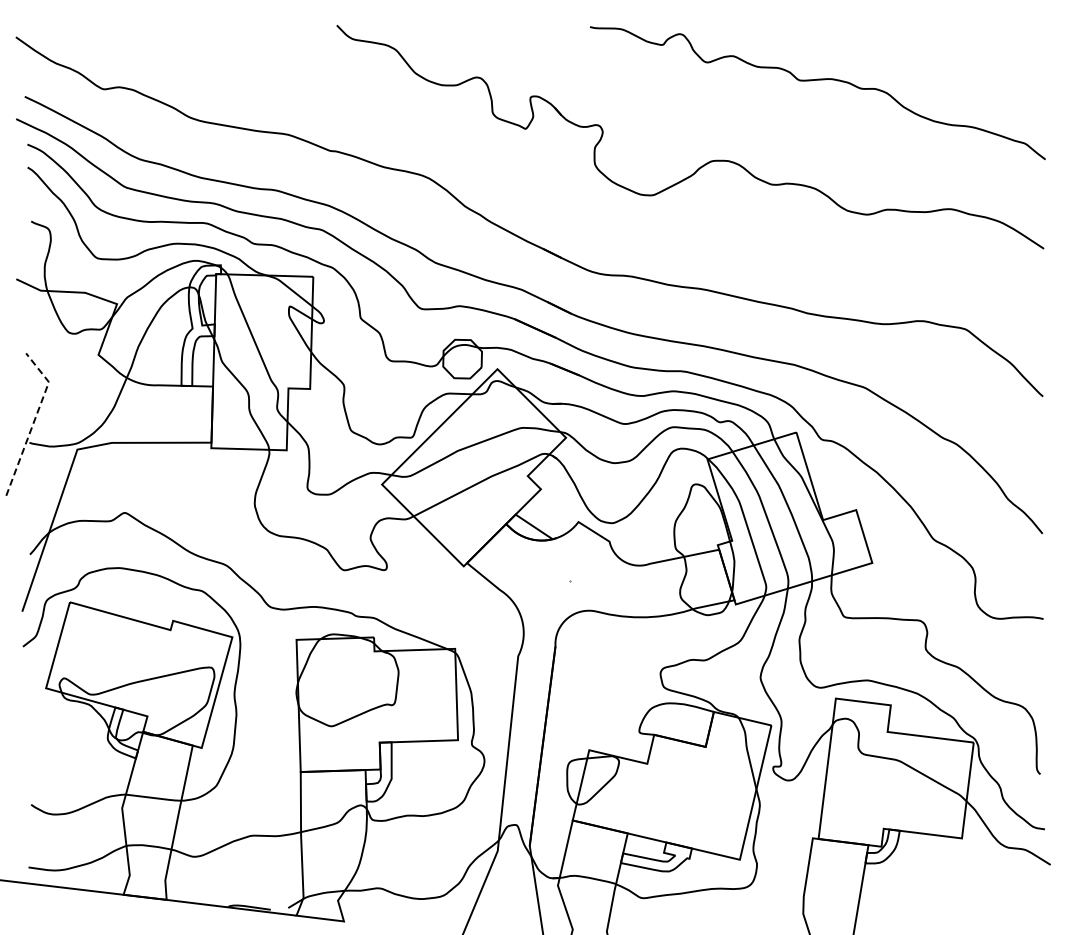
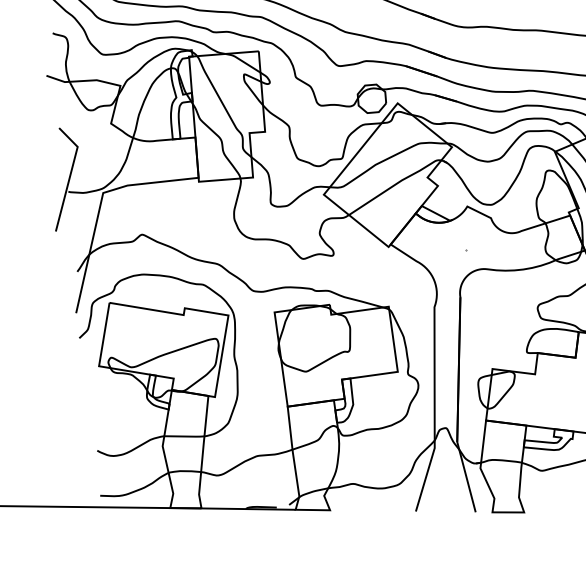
line: (34, 421) -> (70, 176), dashed -> solid

